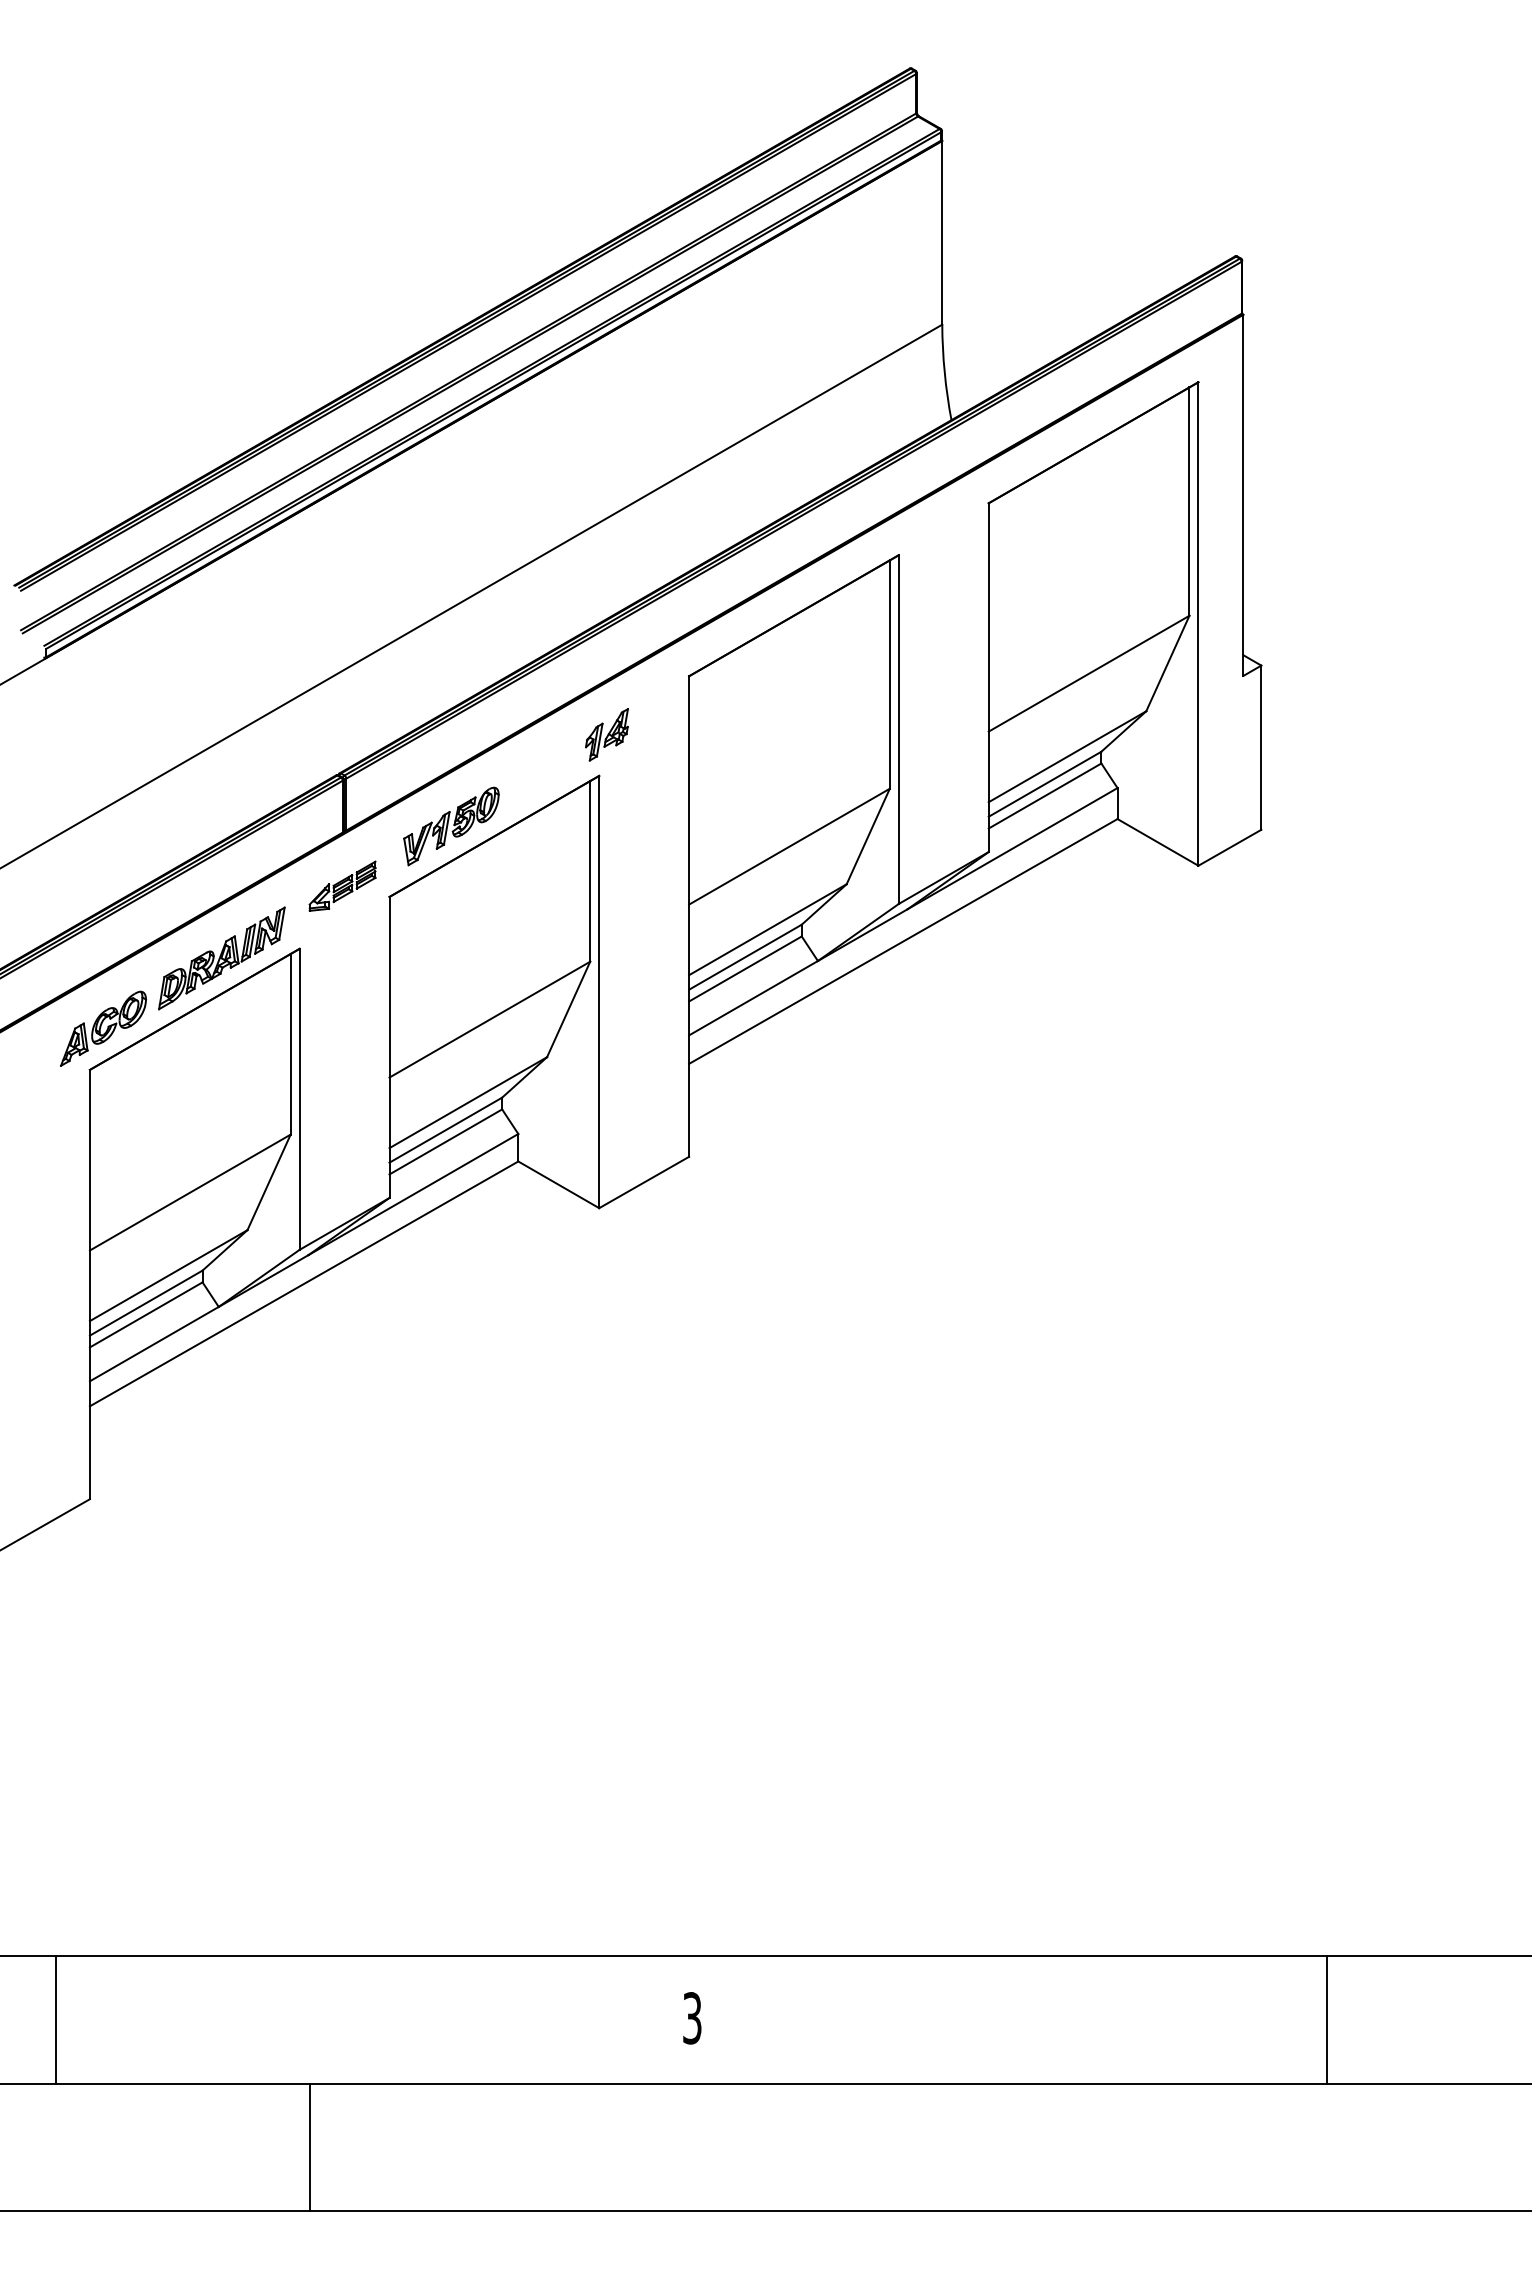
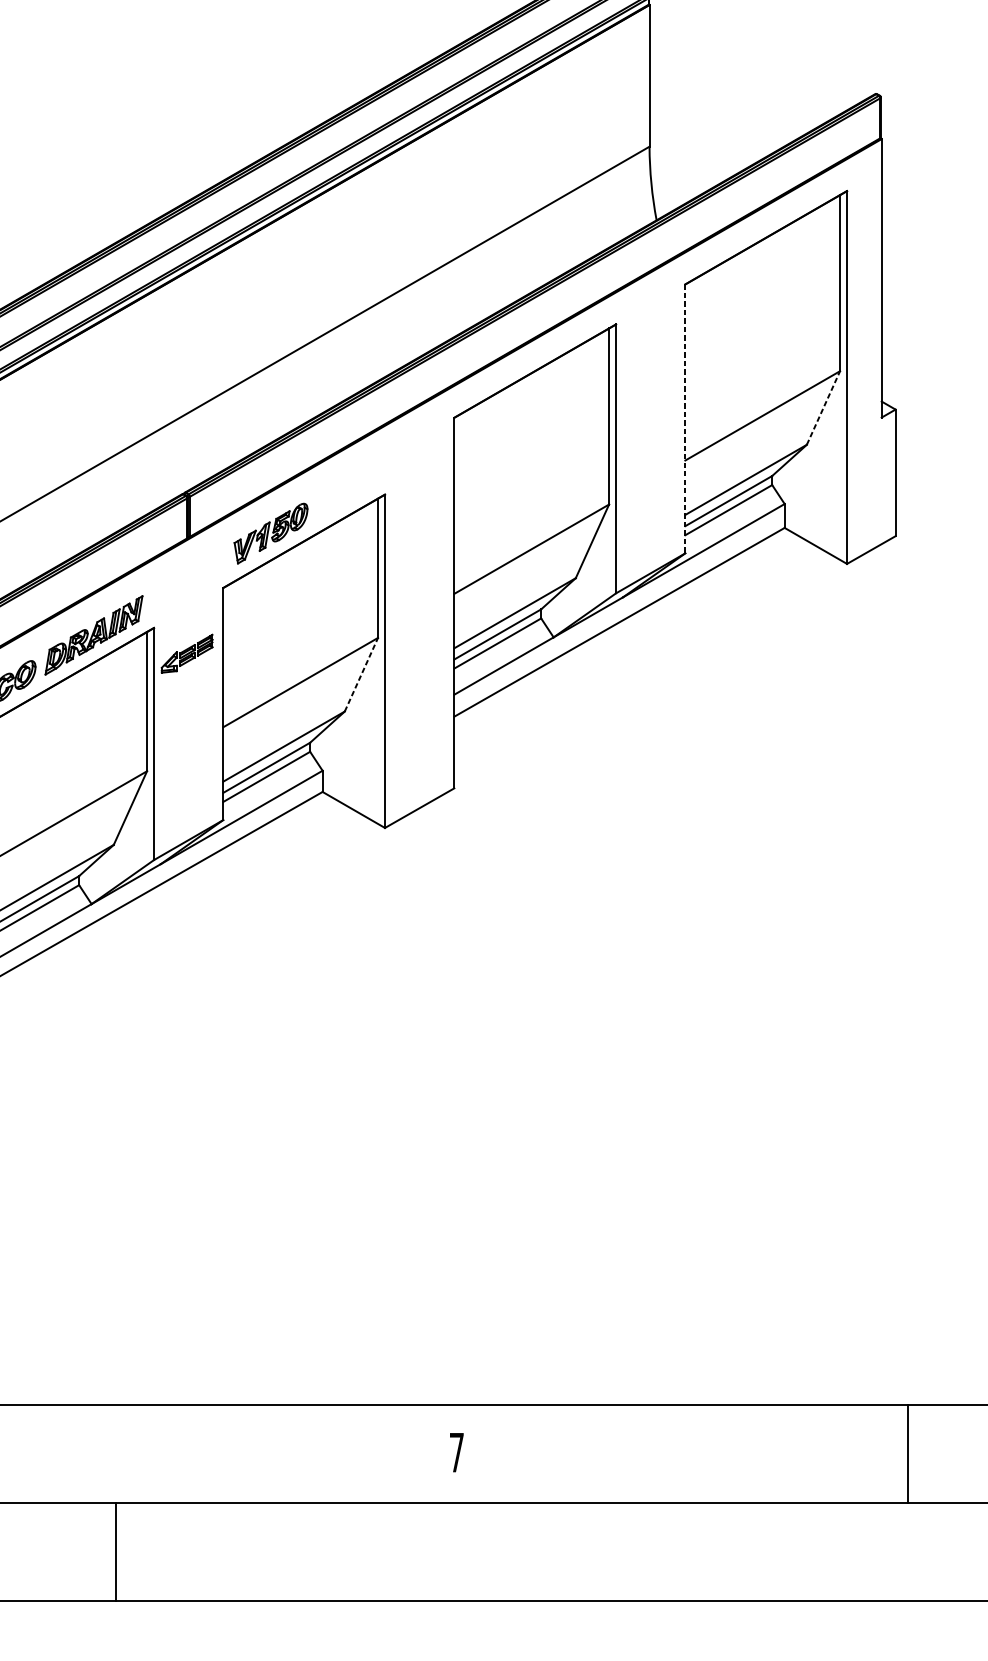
line: (1168, 663) -> (823, 407), solid -> dashed
line: (988, 678) -> (685, 419), solid -> dashed
part: (606, 734) -> (390, 462), removed
part: (342, 885) -> (187, 653), moved
line: (568, 1008) -> (361, 674), solid -> dashed
text: (692, 2018) -> (456, 1452), 3 -> 7
line: (1326, 2019) -> (907, 1453), moved
line: (309, 2146) -> (116, 1551), moved

